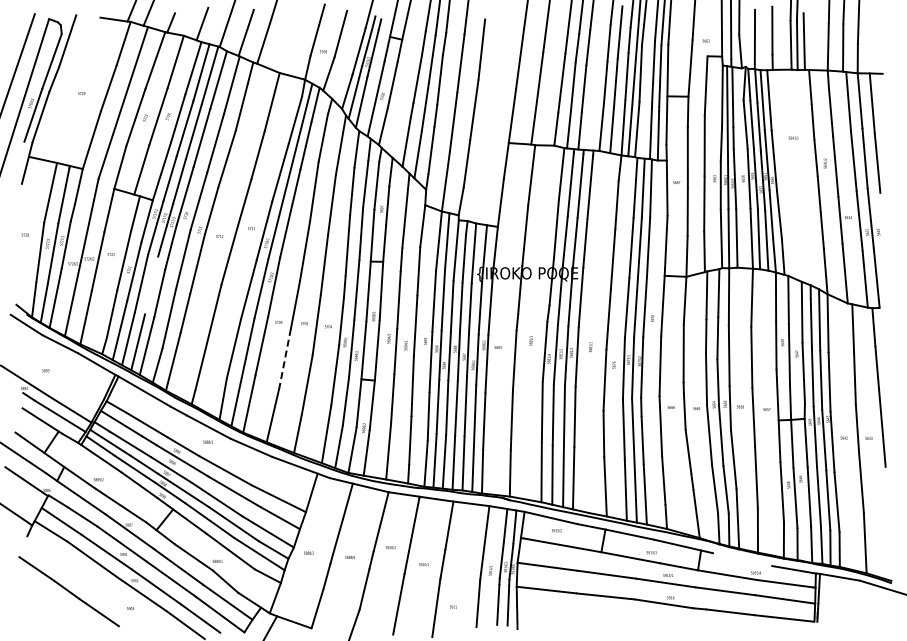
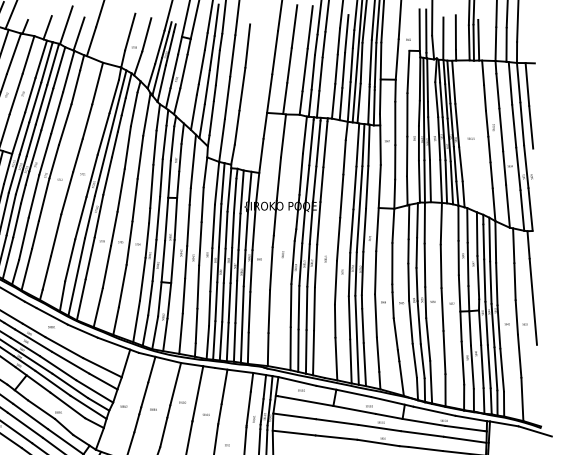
text: (793, 137) -> (470, 138), moved
line: (151, 285) -> (11, 214), added
line: (285, 358) -> (107, 267), dashed -> solid
line: (742, 559) -> (434, 411), added

